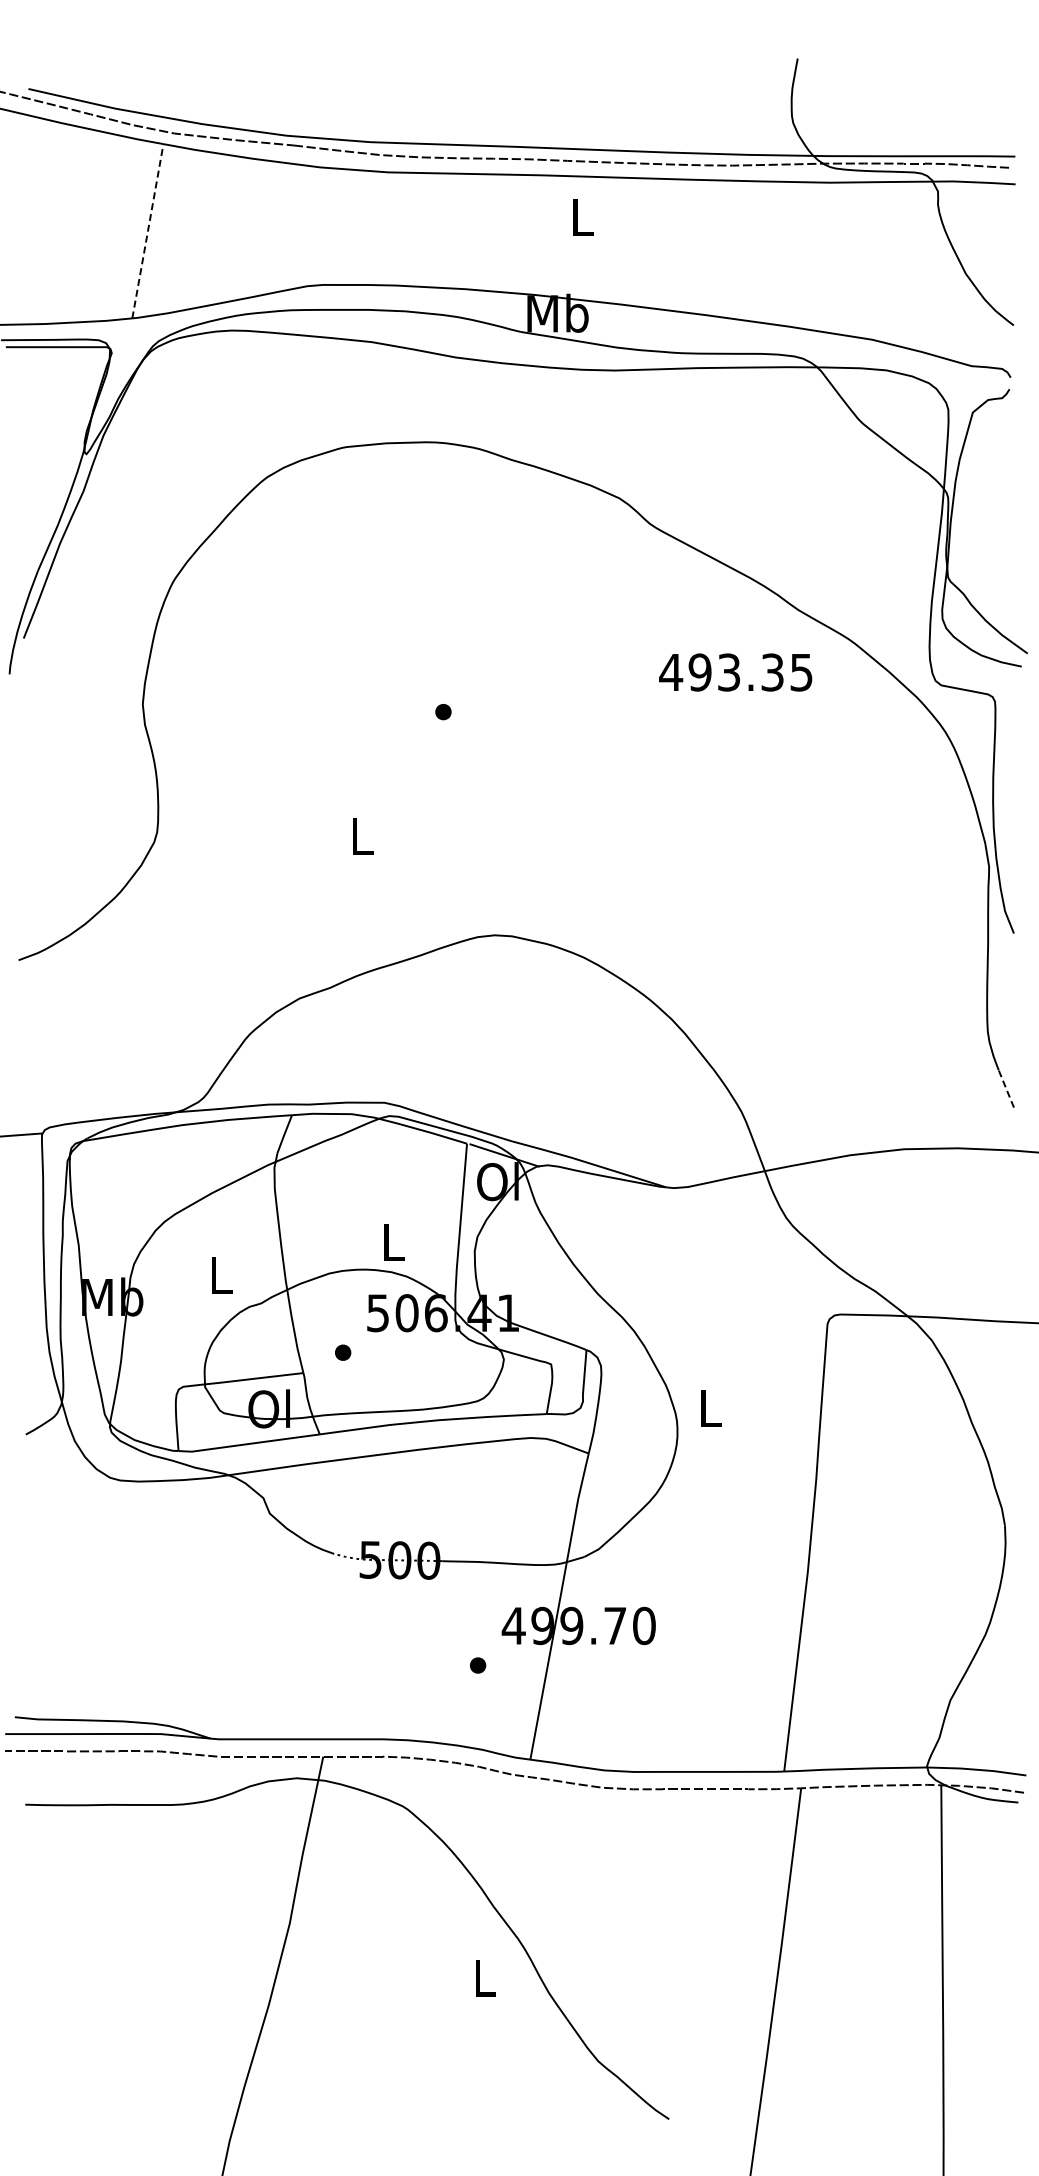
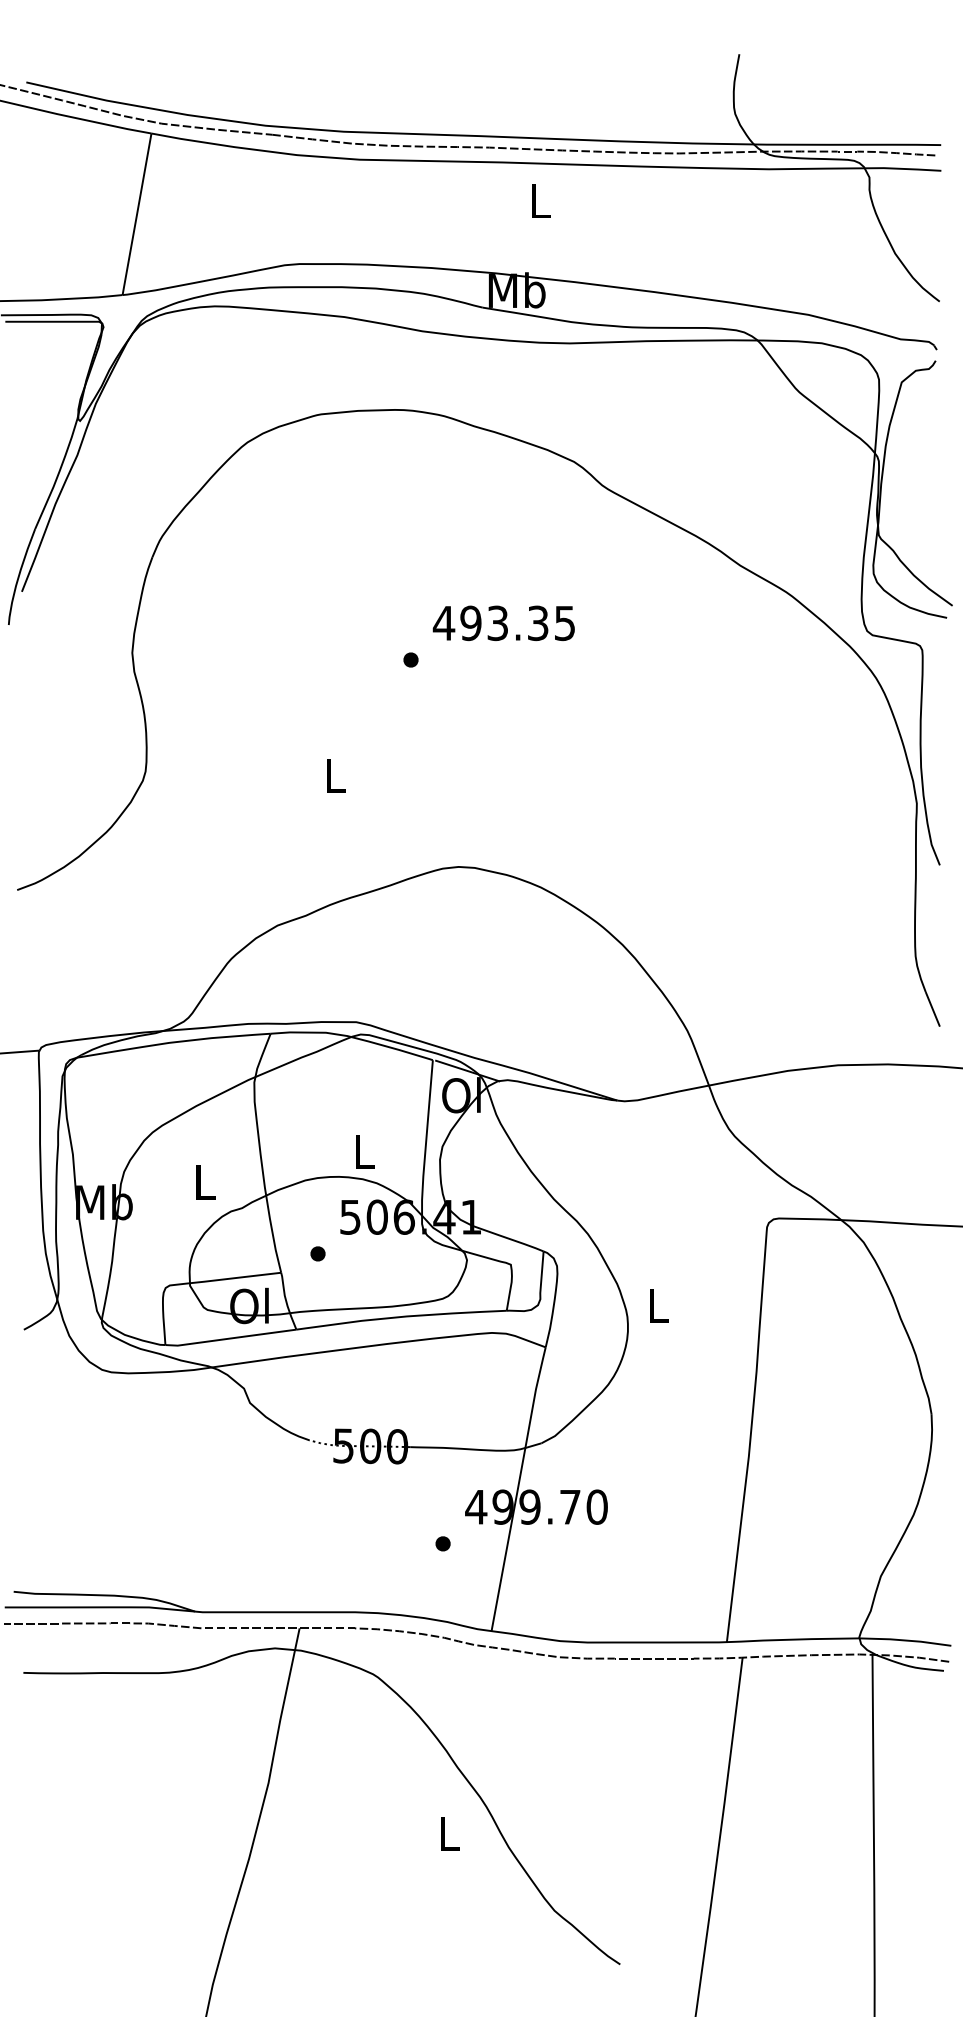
line: (147, 231) -> (136, 214), dashed -> solid
text: (735, 672) -> (503, 623), moved
line: (1006, 1088) -> (932, 1008), dashed -> solid

